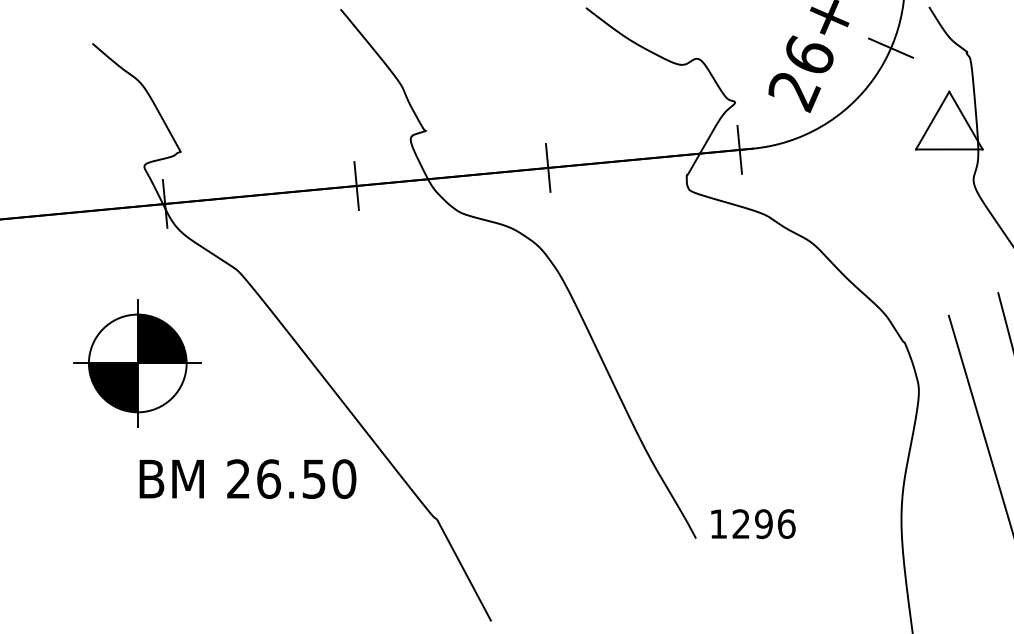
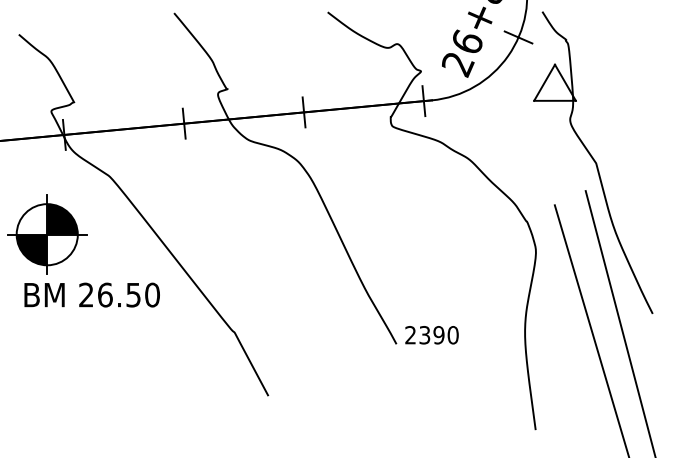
text: (246, 478) -> (91, 294), moved
text: (751, 524) -> (431, 335), 1296 -> 2390

